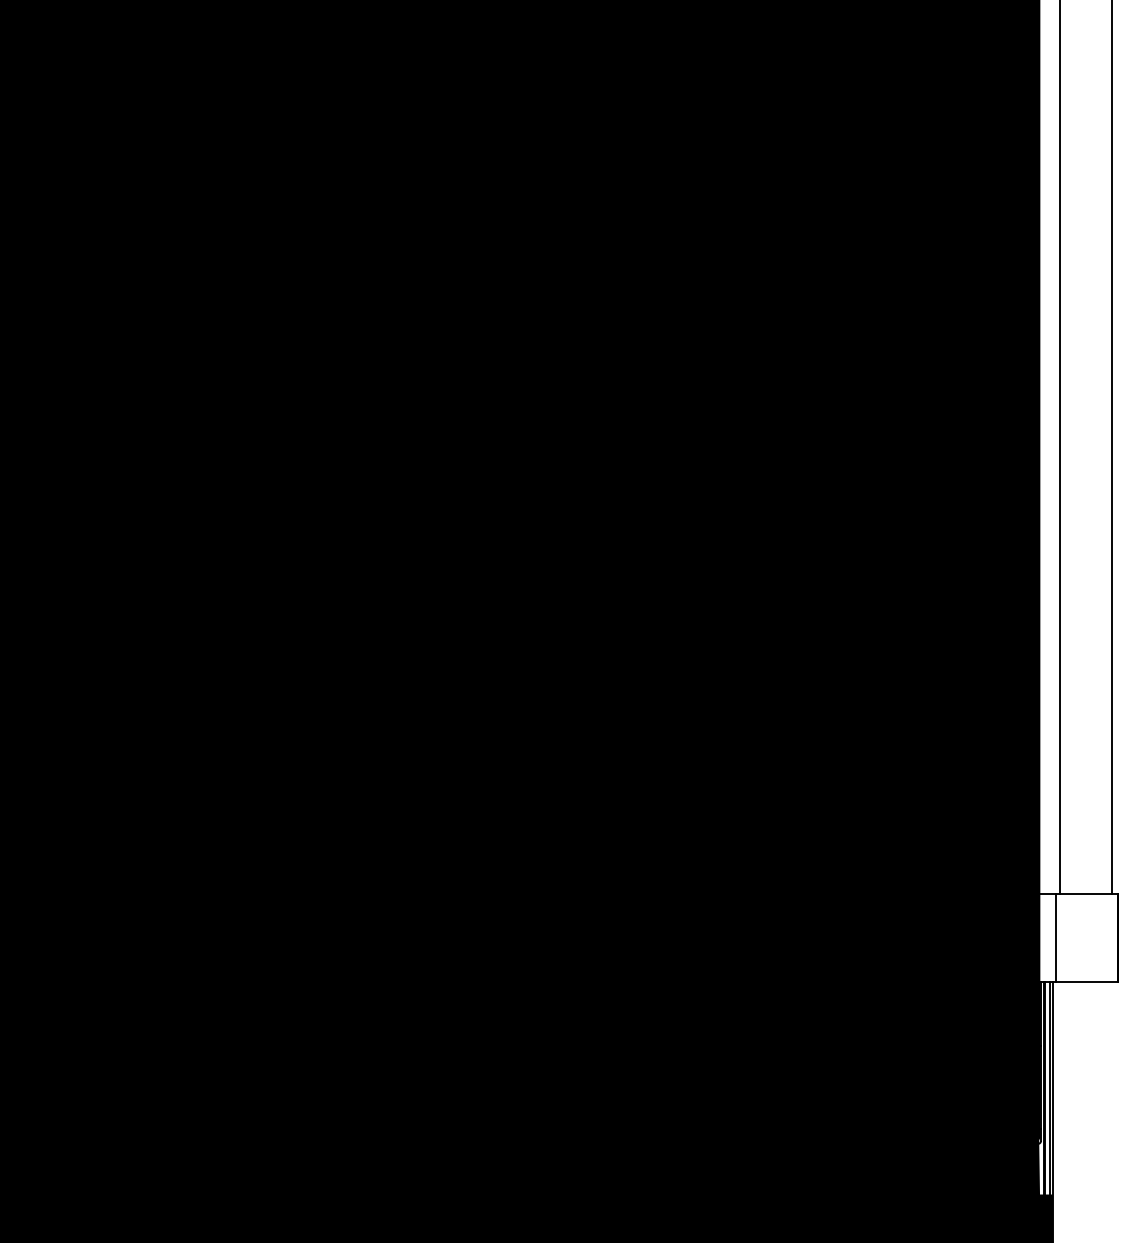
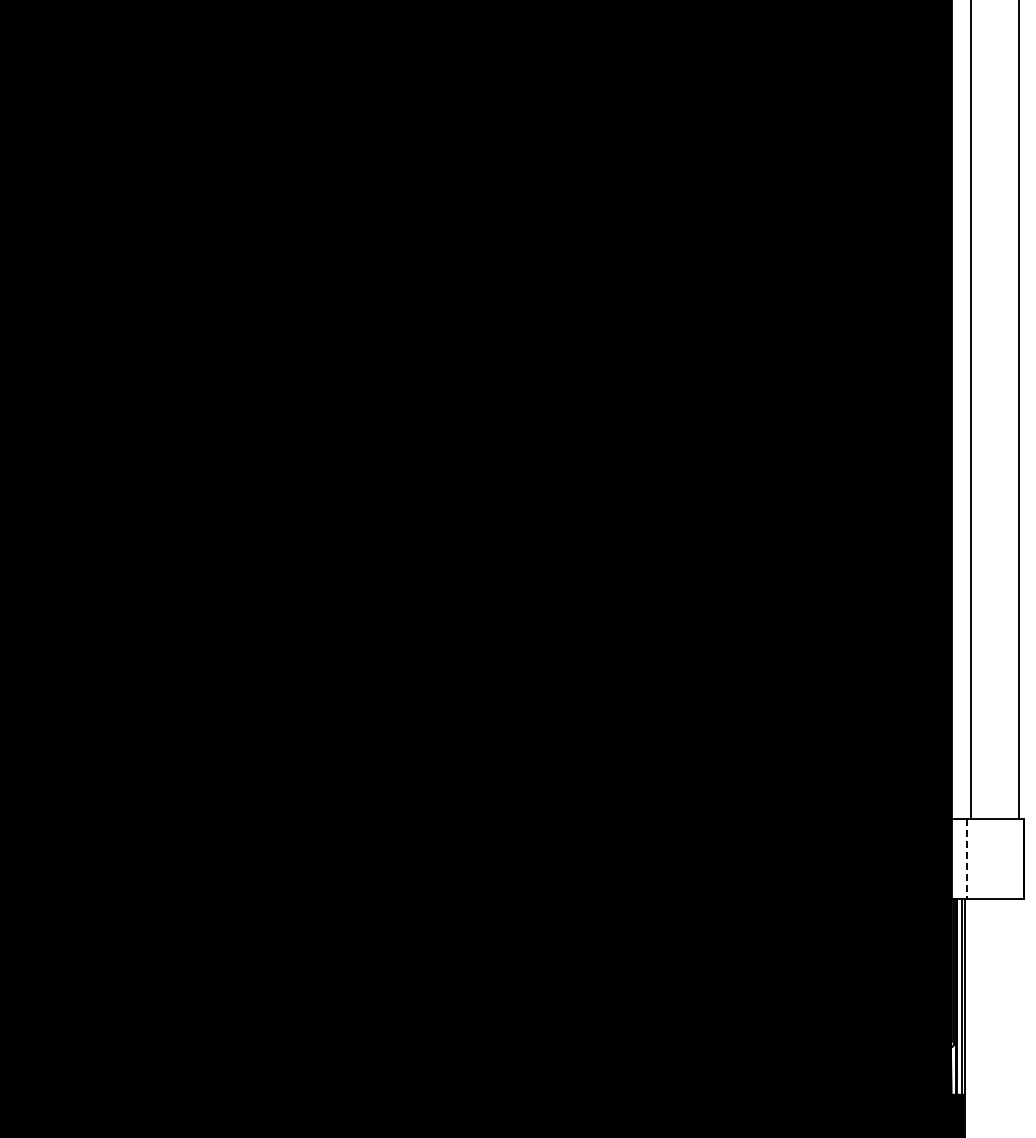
line: (1055, 938) -> (966, 859), solid -> dashed

